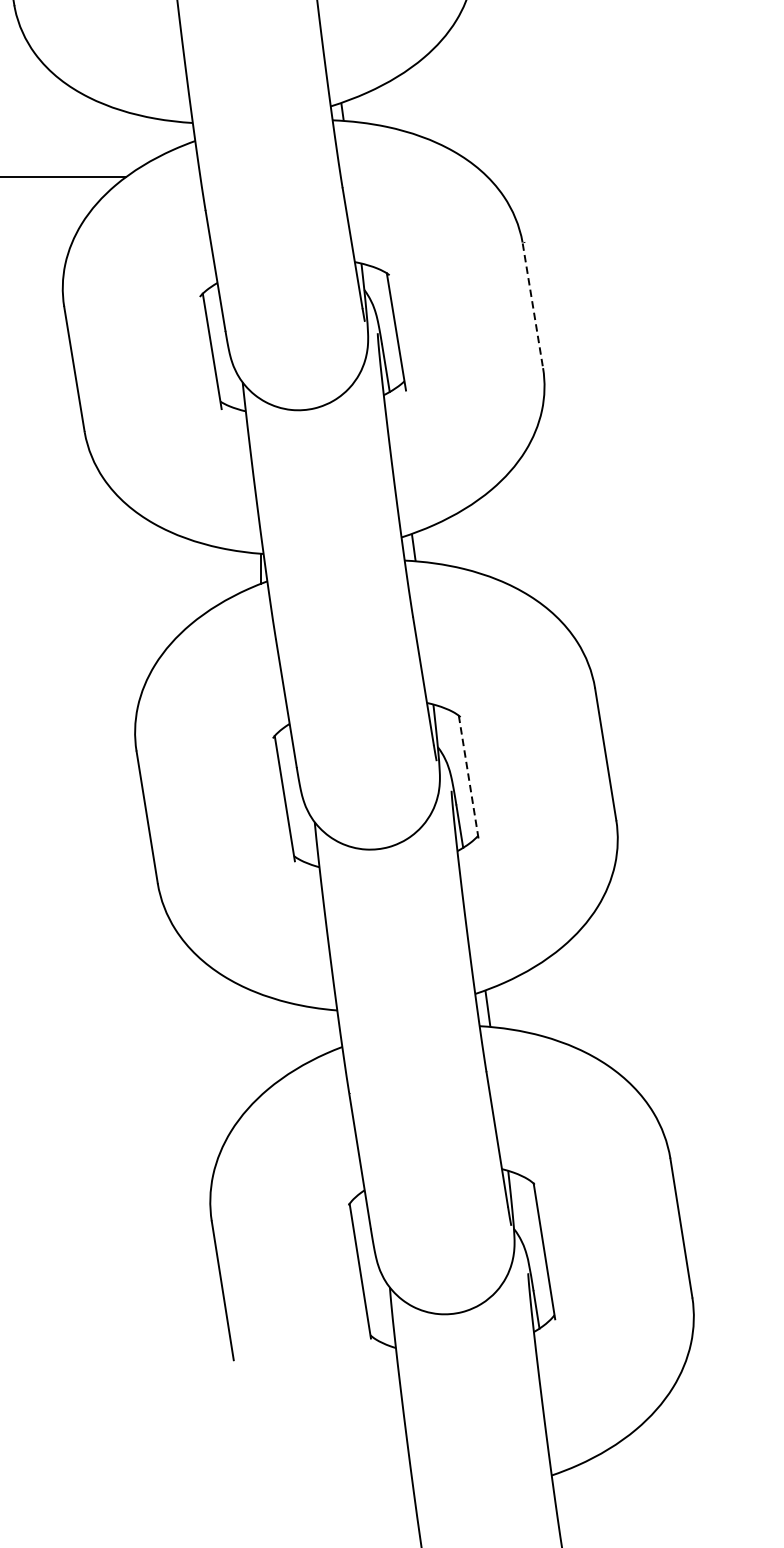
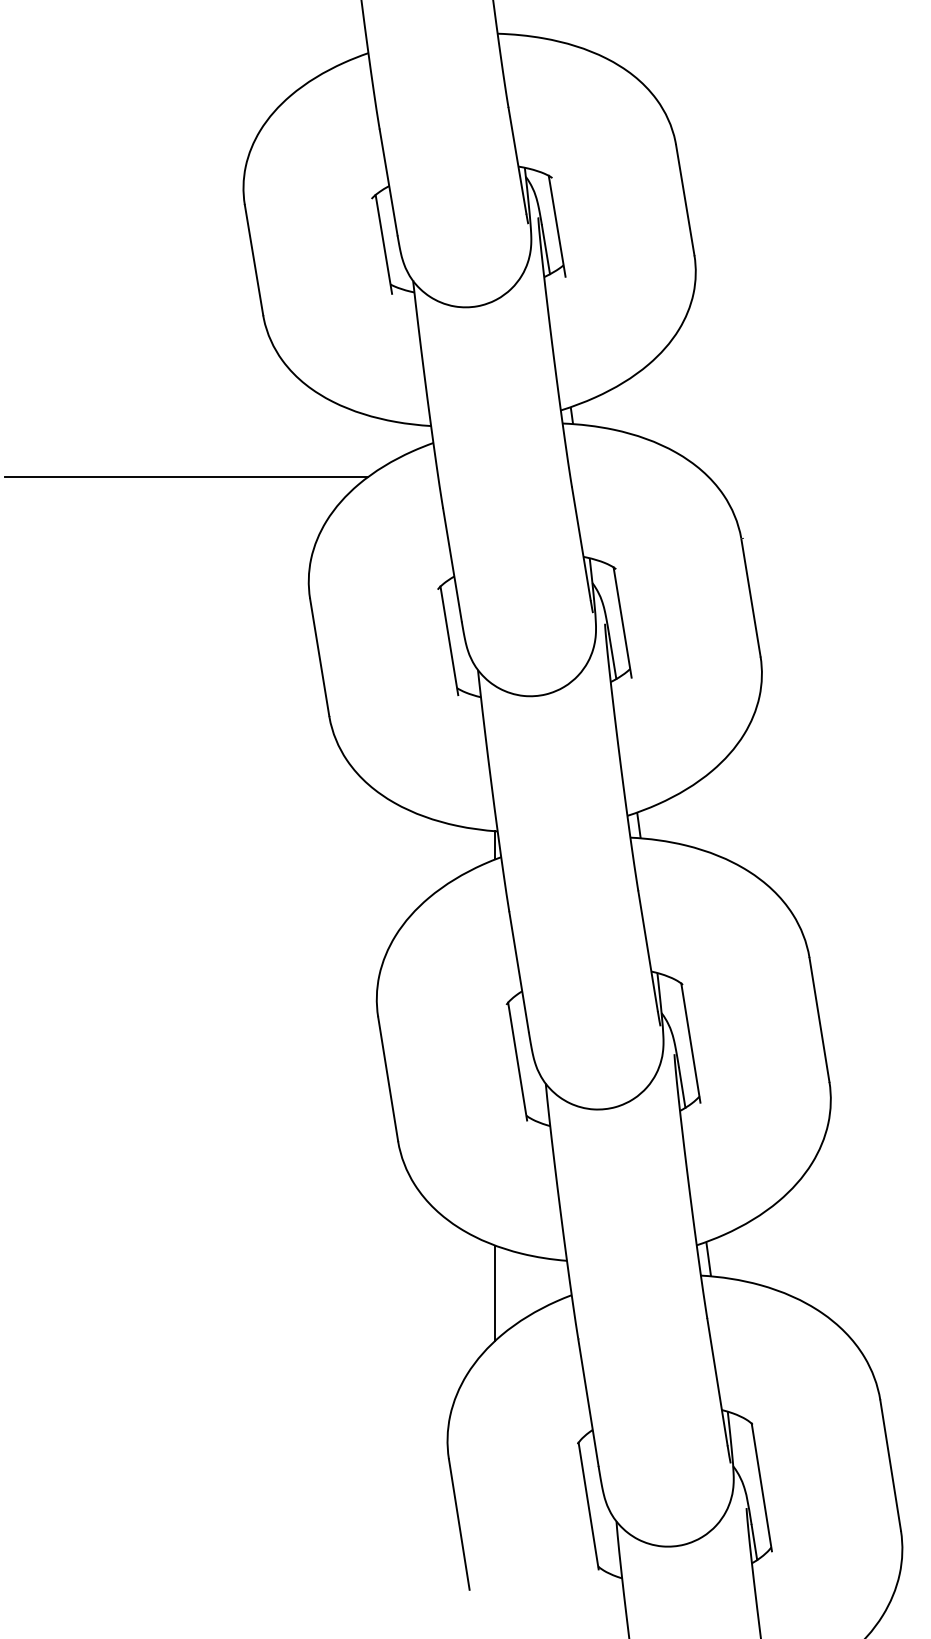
line: (533, 306) -> (751, 598), dashed -> solid
line: (468, 779) -> (690, 1043), dashed -> solid
line: (261, 1044) -> (495, 1292), added

